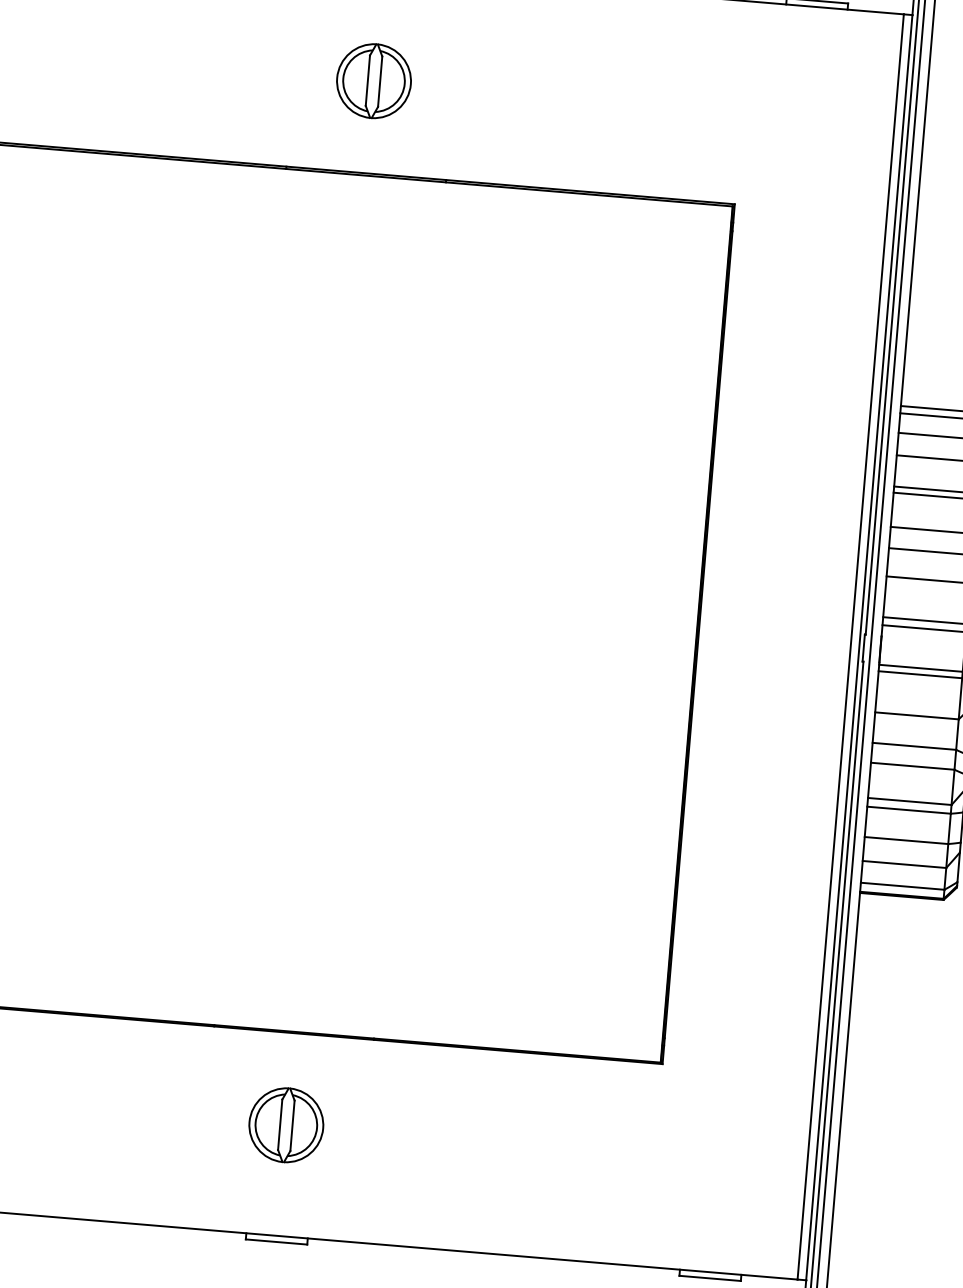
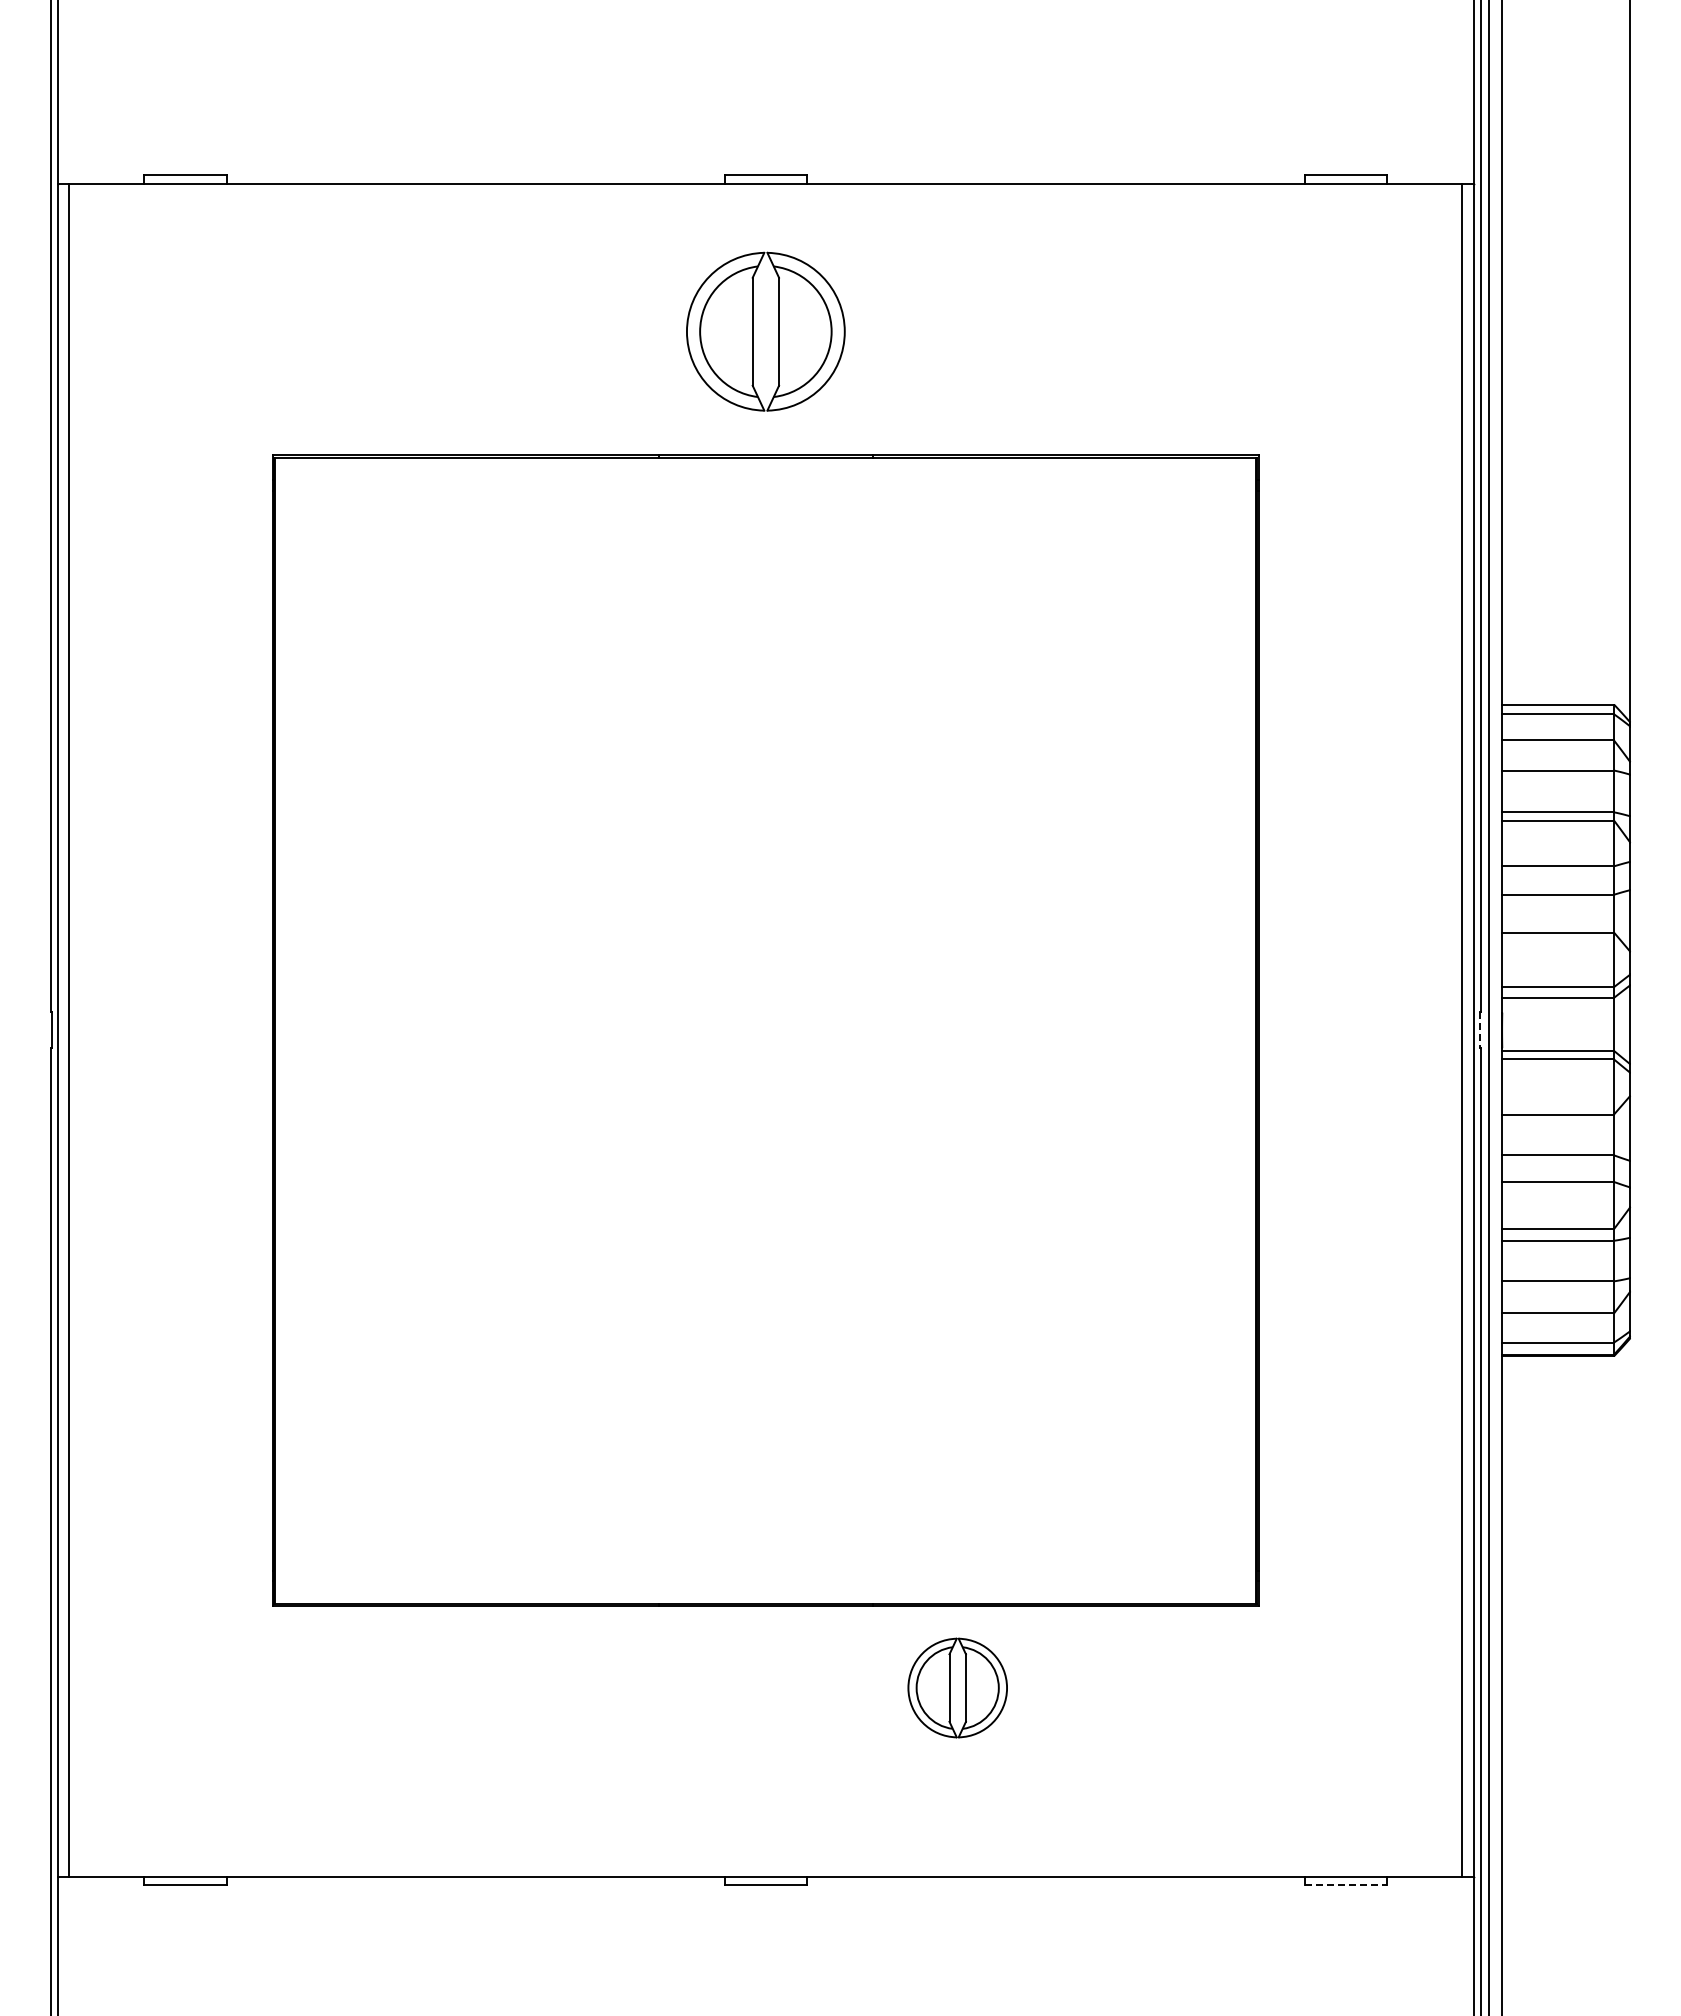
part: (373, 81) -> (765, 331), size x1.6
line: (863, 648) -> (1479, 1030), solid -> dashed
part: (286, 1124) -> (957, 1687), moved
line: (710, 1278) -> (1346, 1885), solid -> dashed

